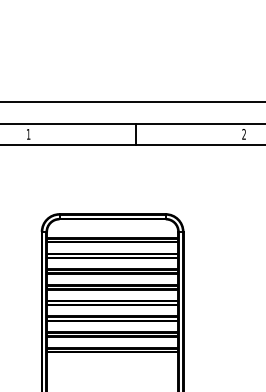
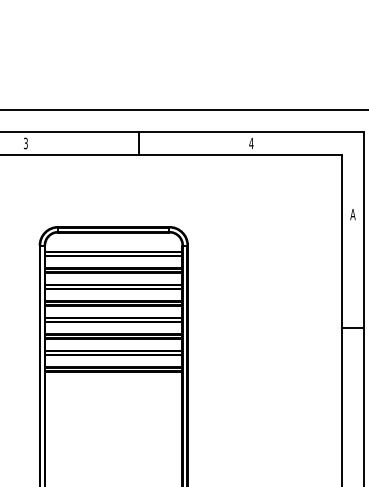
text: (28, 134) -> (25, 143), 1 -> 3
text: (244, 134) -> (251, 143), 2 -> 4

